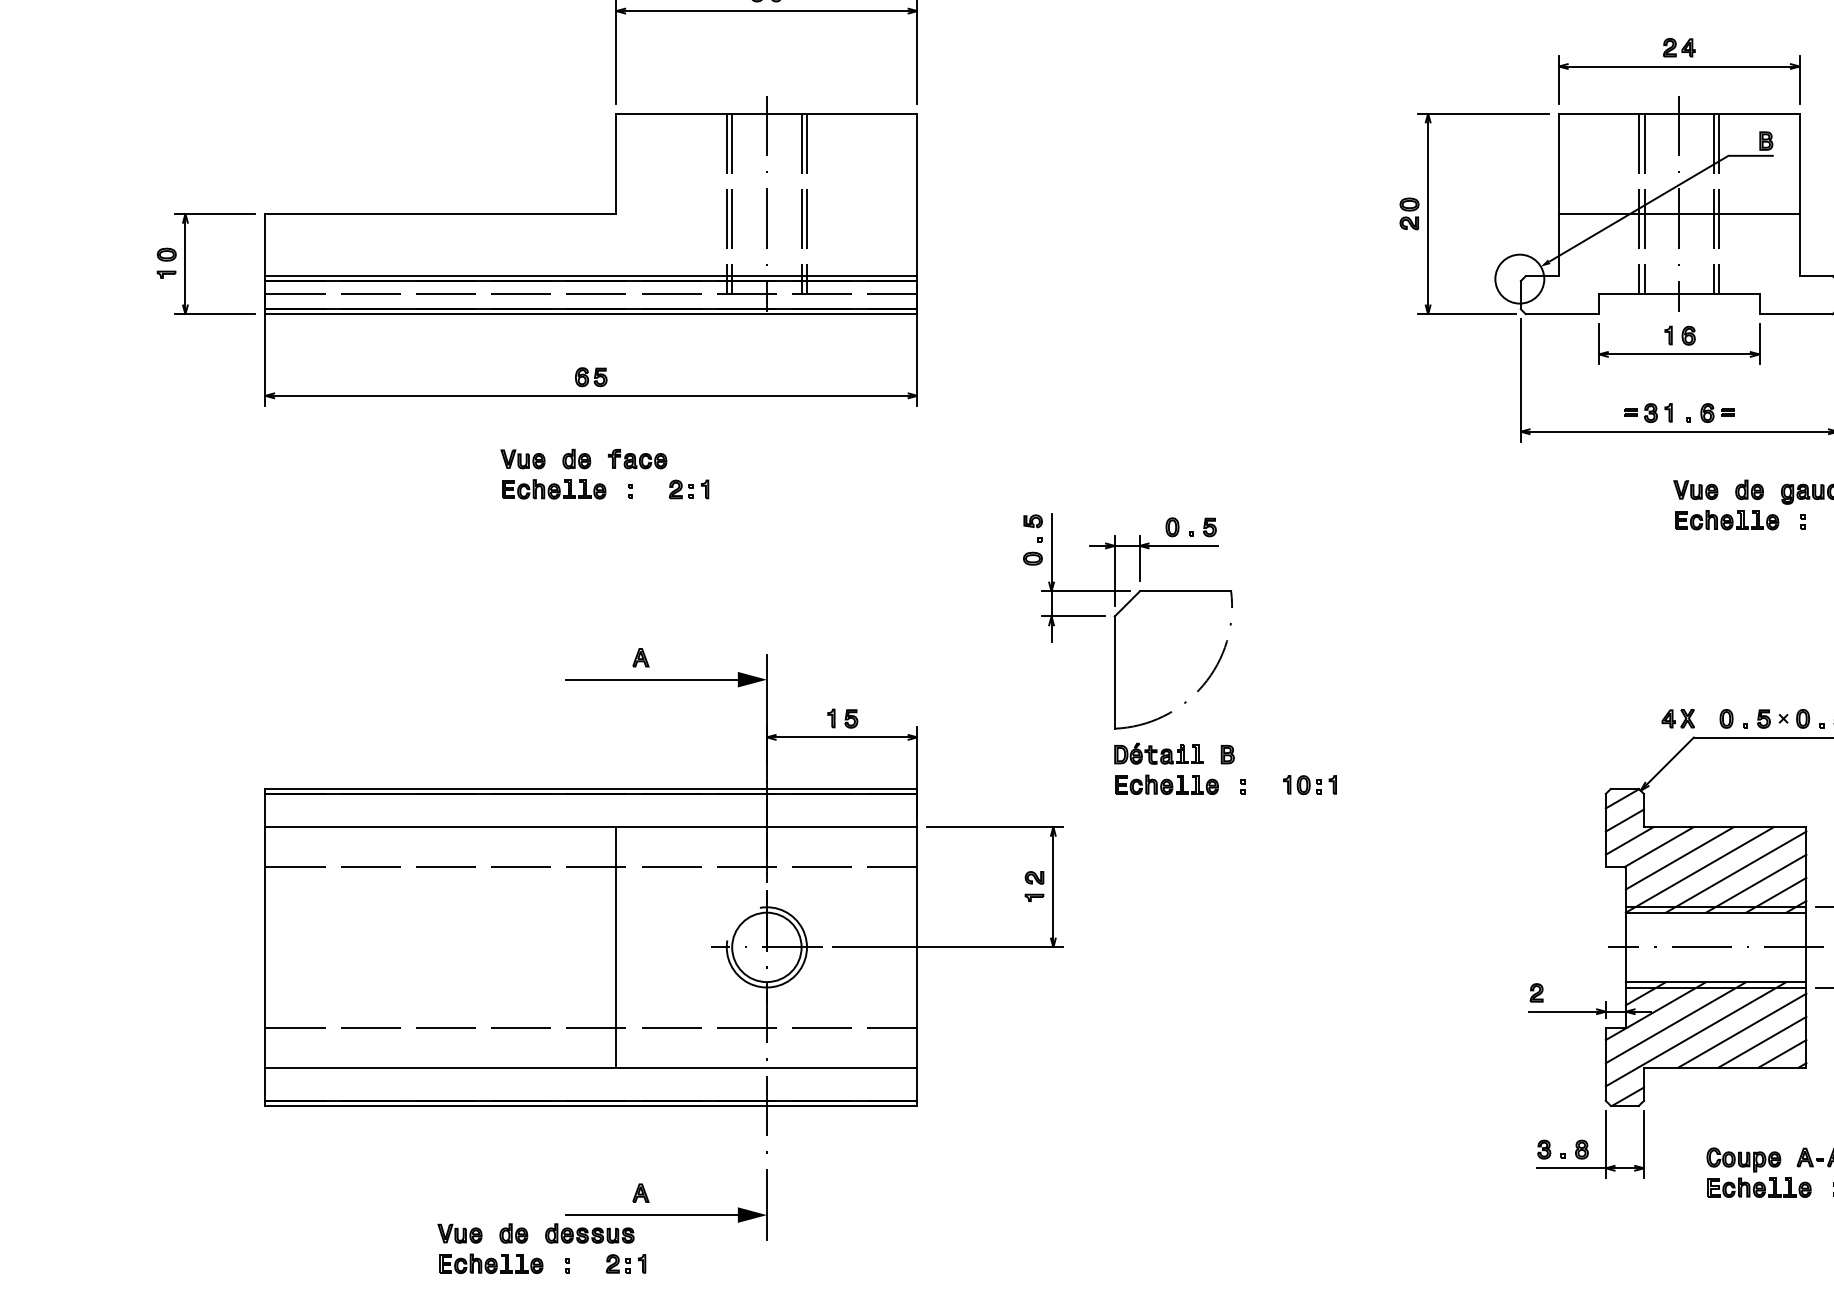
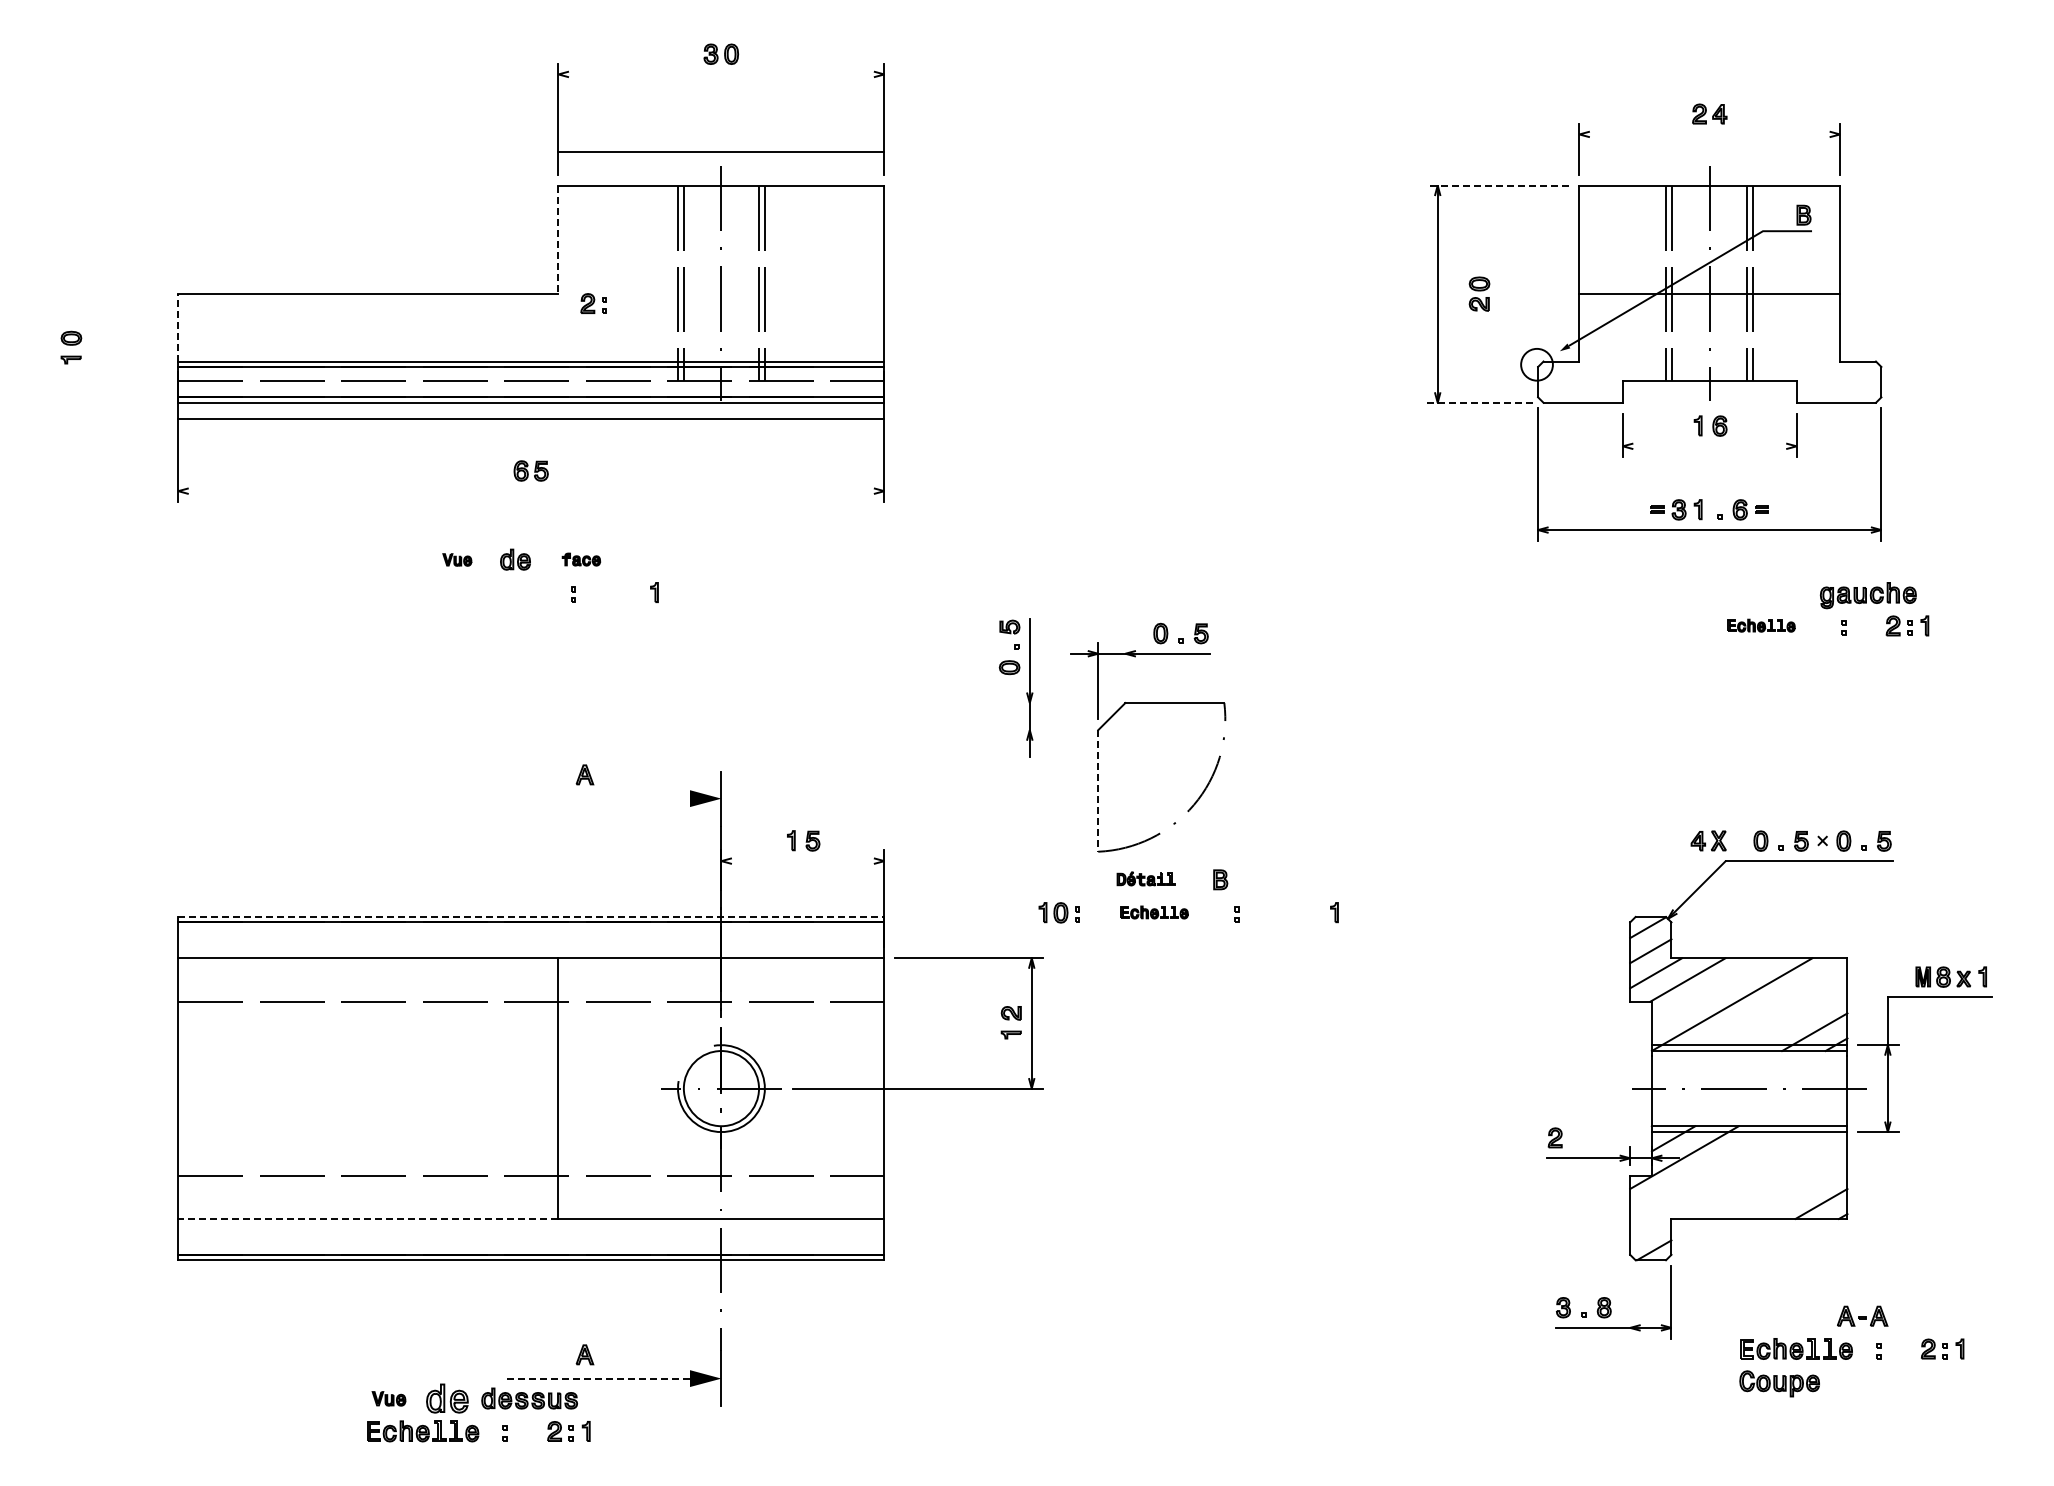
line: (766, 11) -> (721, 152), moved
line: (1679, 66) -> (1709, 134), removed
line: (1483, 113) -> (1497, 185), solid -> dashed
line: (616, 164) -> (558, 240), solid -> dashed
part: (1409, 213) -> (1479, 293), moved
line: (265, 244) -> (178, 327), solid -> dashed
part: (186, 264) -> (92, 348), removed
circle: (1519, 278) -> (1536, 364), size x0.6
line: (1466, 313) -> (1479, 402), solid -> dashed
line: (1679, 354) -> (1709, 446), removed
line: (591, 396) -> (531, 419), moved
part: (523, 458) -> (457, 559), size x0.6
part: (637, 458) -> (581, 559), size x0.6
part: (554, 489) -> (491, 592), removed
part: (681, 489) -> (593, 303), moved
part: (1695, 489) -> (1727, 592), removed
part: (1749, 489) -> (1785, 592), removed
part: (1727, 519) -> (1761, 625), size x0.6
line: (1139, 558) -> (1125, 667), removed
line: (1085, 591) -> (1066, 703), removed
line: (1072, 616) -> (1052, 730), removed
line: (1114, 672) -> (1098, 790), solid -> dashed
line: (652, 679) -> (597, 798), removed
line: (841, 737) -> (802, 861), removed
part: (1158, 753) -> (1145, 878), size x0.6
part: (1166, 784) -> (1154, 912), size x0.6
part: (1301, 784) -> (1058, 912), moved
line: (591, 788) -> (531, 916), solid -> dashed
line: (1679, 857) -> (1710, 991), removed
line: (1736, 872) -> (1771, 1007), removed
line: (1755, 883) -> (1792, 1019), removed
line: (1676, 1022) -> (1706, 1170), removed
line: (1741, 1030) -> (1777, 1178), removed
line: (1695, 1034) -> (1727, 1182), removed
line: (1762, 1041) -> (1799, 1190), removed
line: (440, 1067) -> (367, 1218), solid -> dashed
line: (1606, 1143) -> (1630, 1301), removed
part: (1743, 1159) -> (1779, 1383), moved
line: (652, 1215) -> (597, 1378), solid -> dashed
part: (459, 1233) -> (388, 1398), size x0.7
part: (513, 1233) -> (446, 1398), size x1.4

